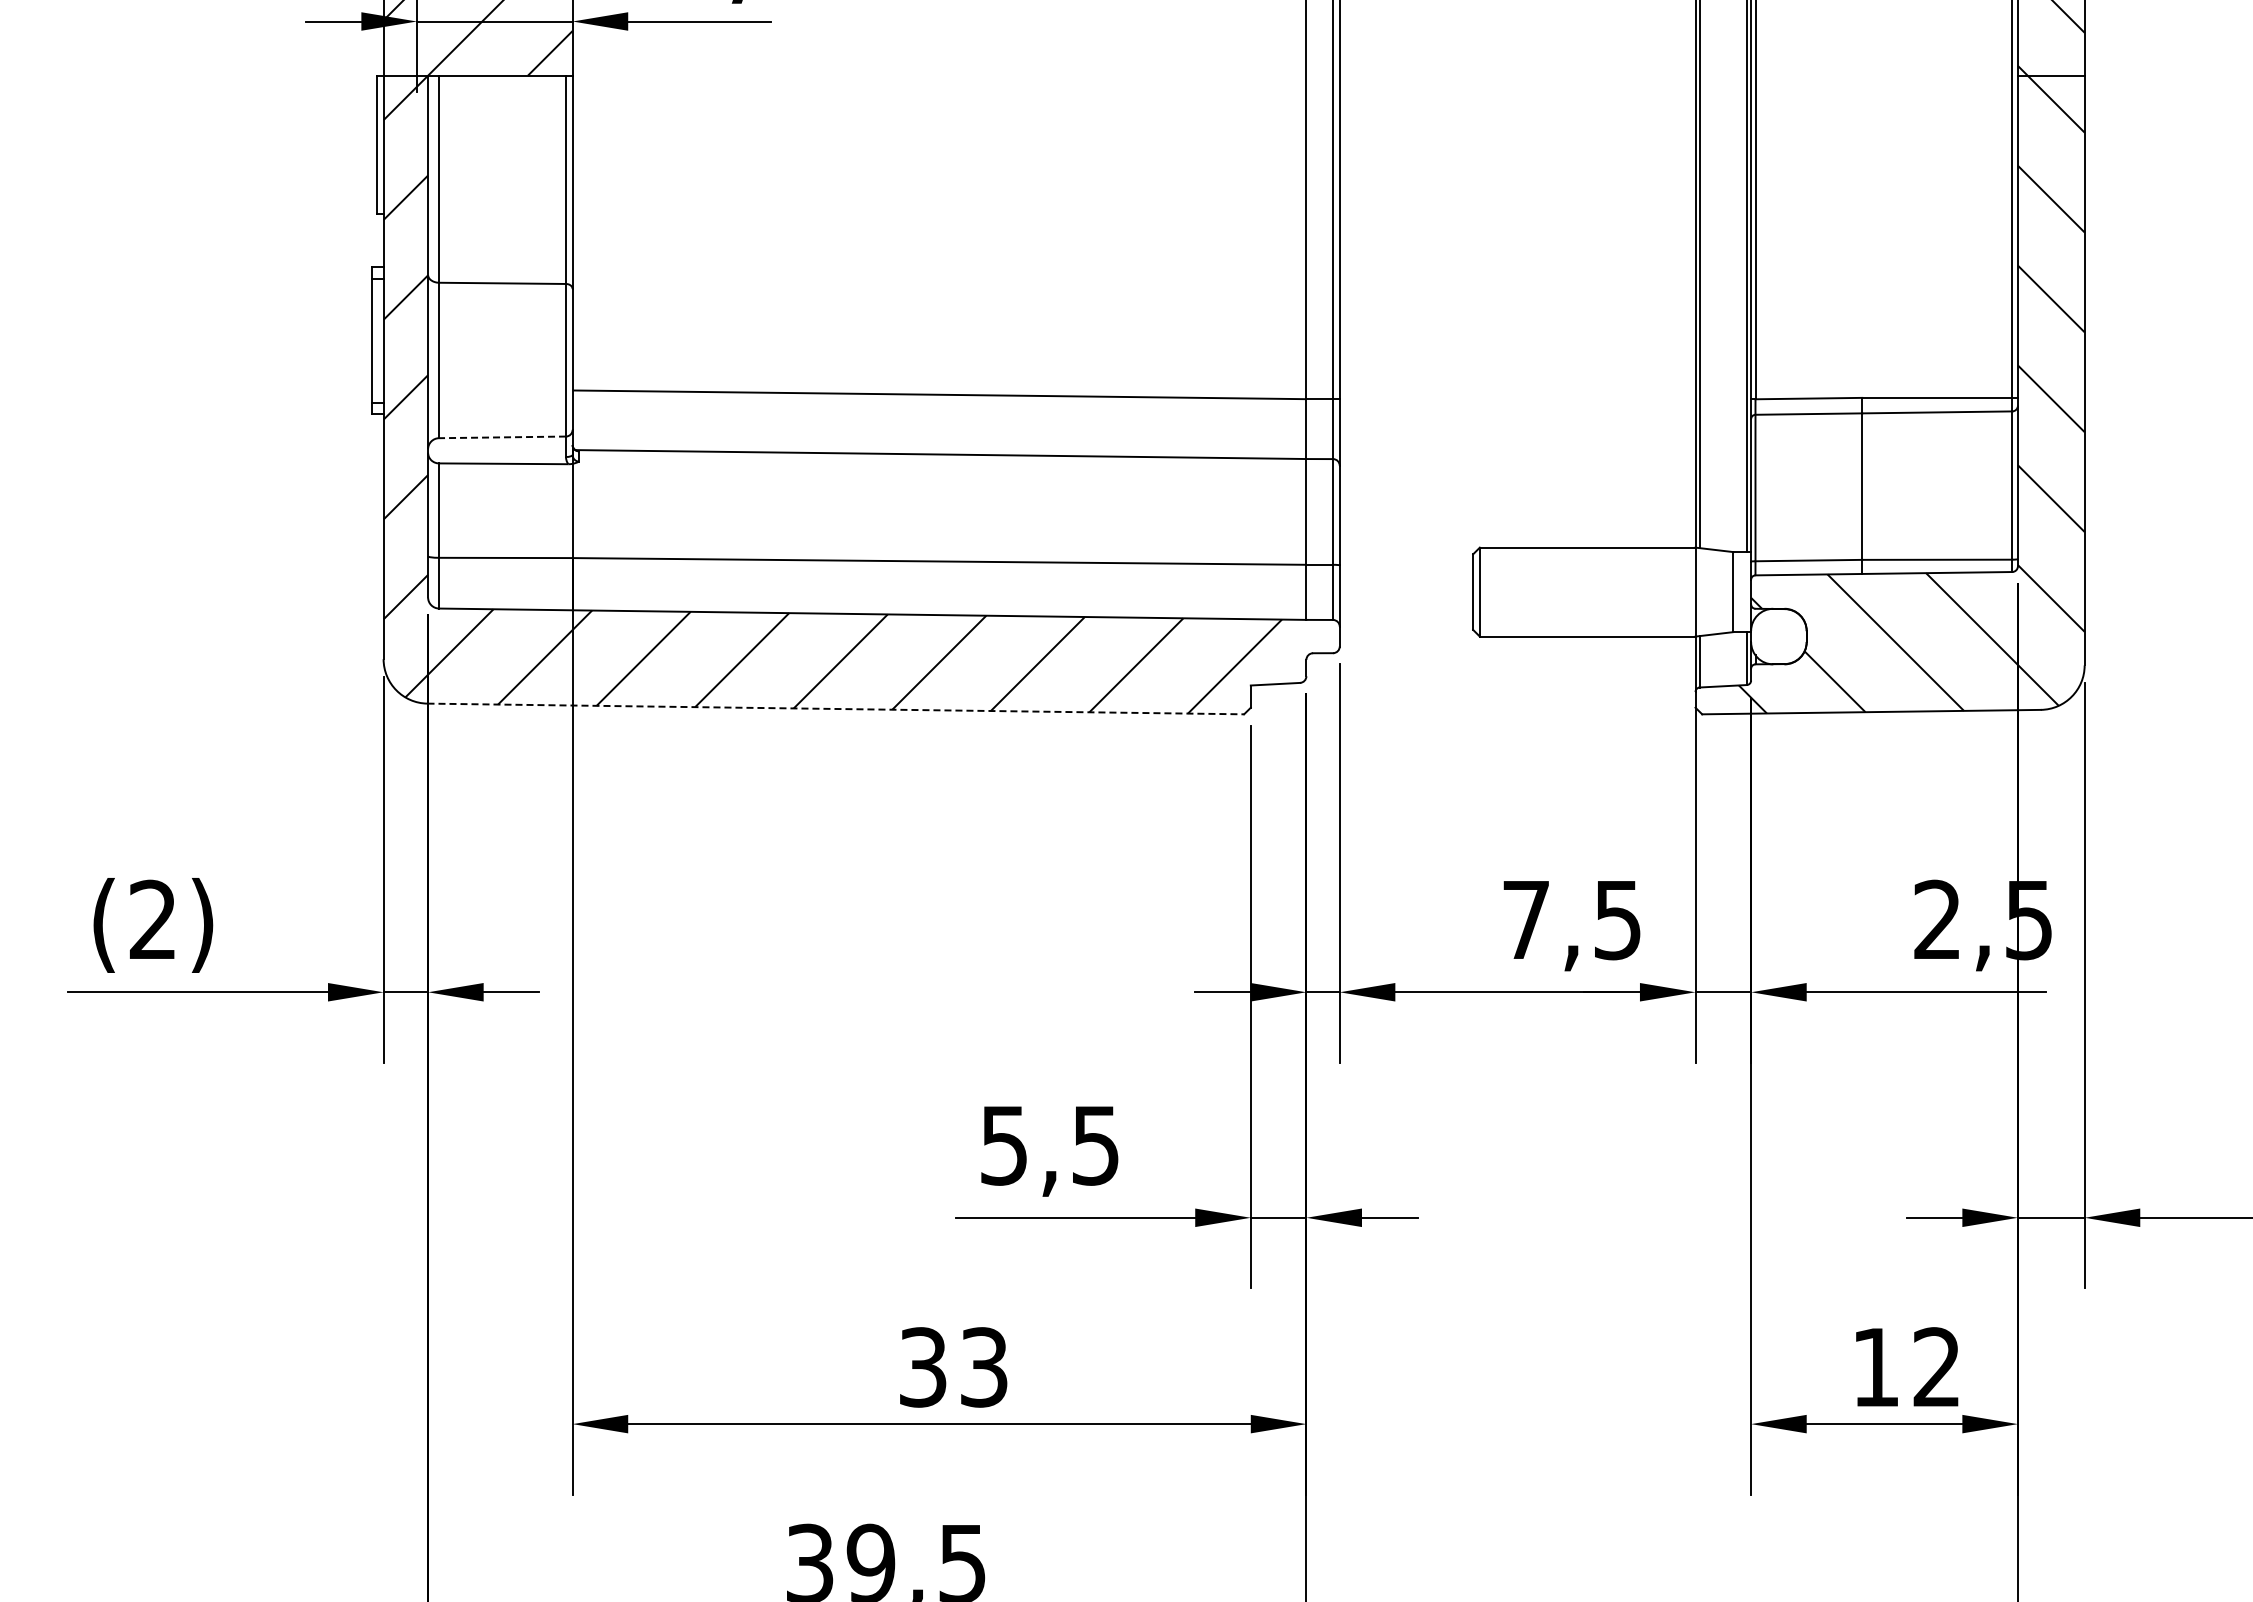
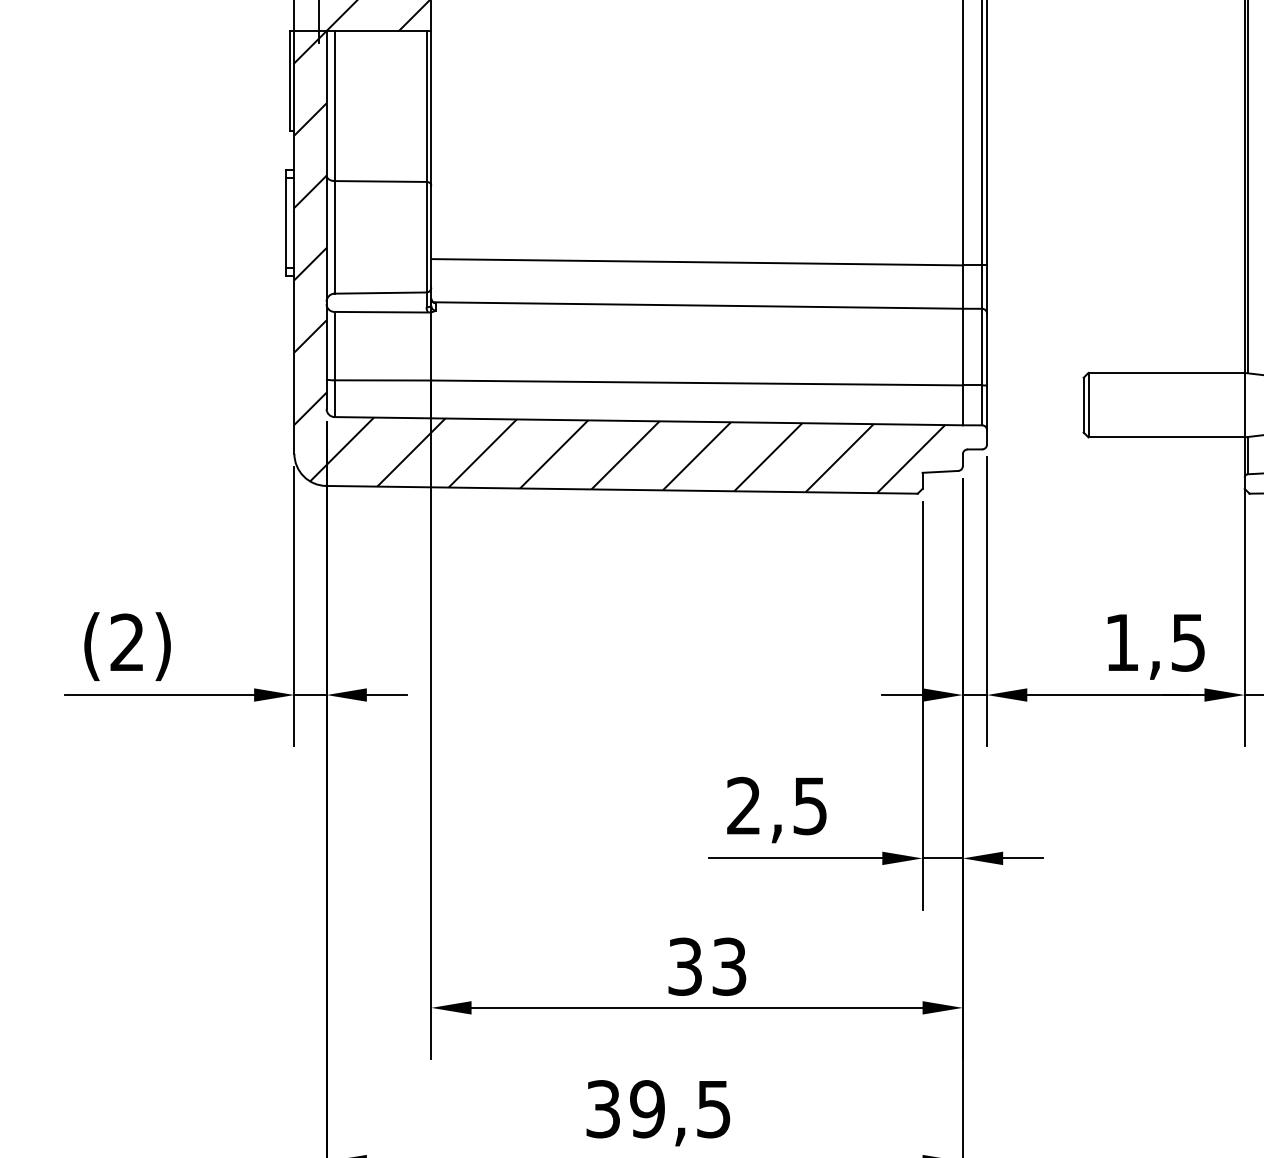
line: (502, 437) -> (380, 293), dashed -> solid
line: (836, 708) -> (622, 489), dashed -> solid
text: (1525, 919) -> (1121, 642), 7,5 -> 1,5
text: (1003, 1145) -> (743, 806), 5,5 -> 2,5

